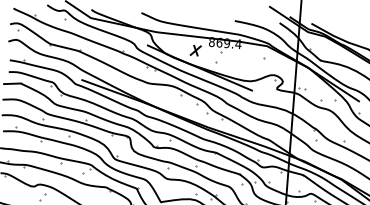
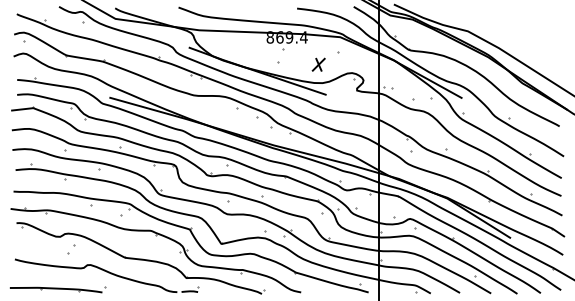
part: (195, 50) -> (318, 64), moved

